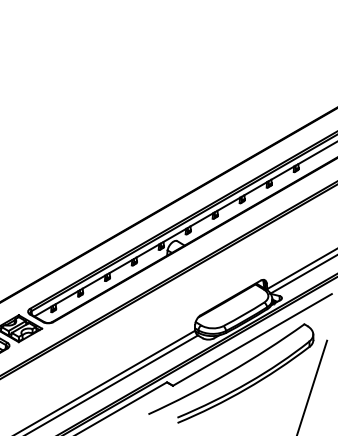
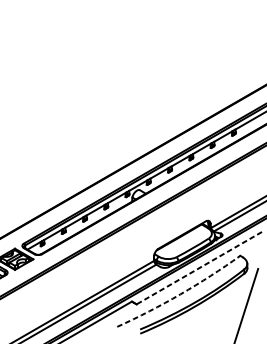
line: (252, 339) -> (199, 267), solid -> dashed
arc: (228, 373) -> (180, 294), solid -> dashed

